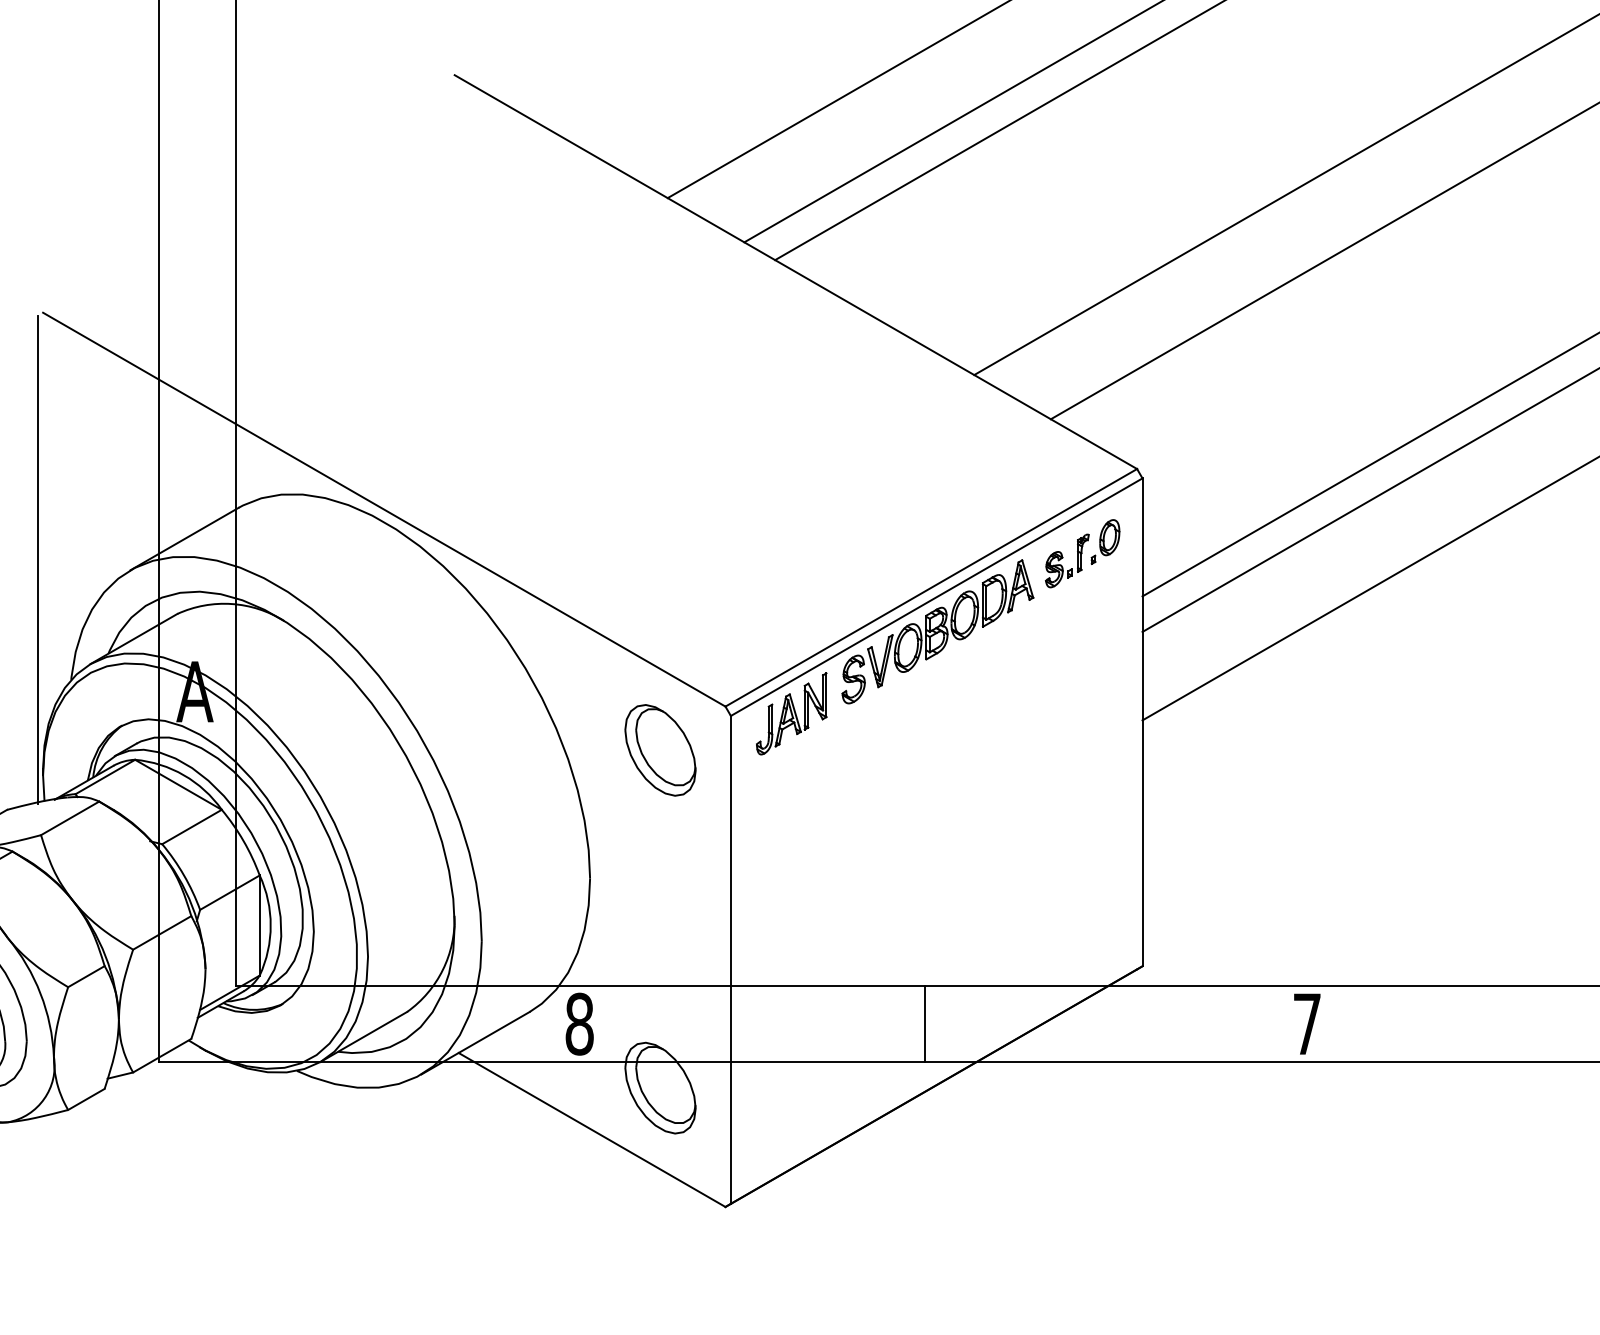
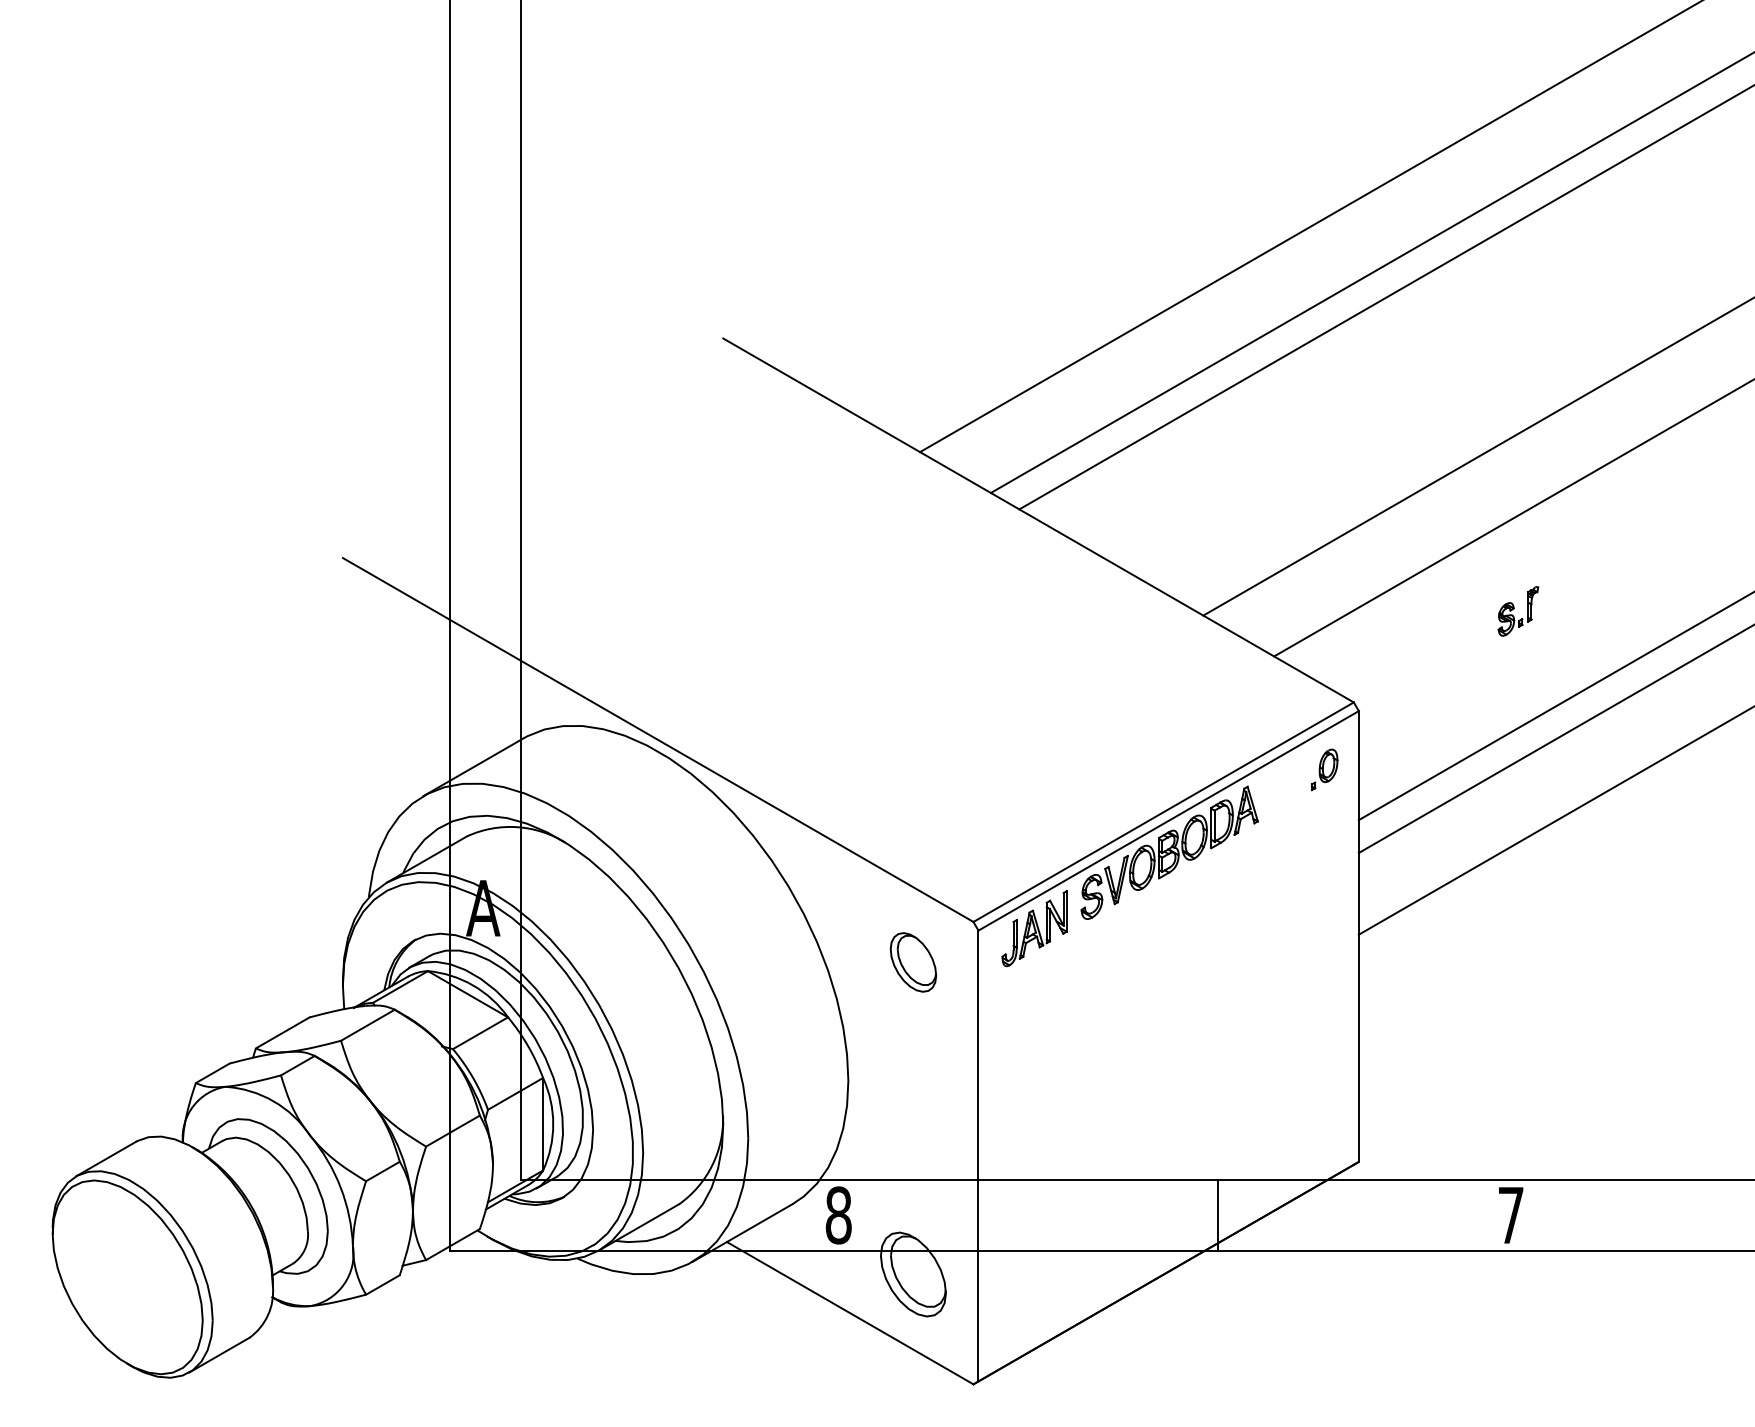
line: (37, 558) -> (337, 785), removed
part: (1067, 561) -> (1518, 611), moved
part: (660, 750) -> (913, 962), size x0.7
line: (924, 1023) -> (1217, 1214), moved

